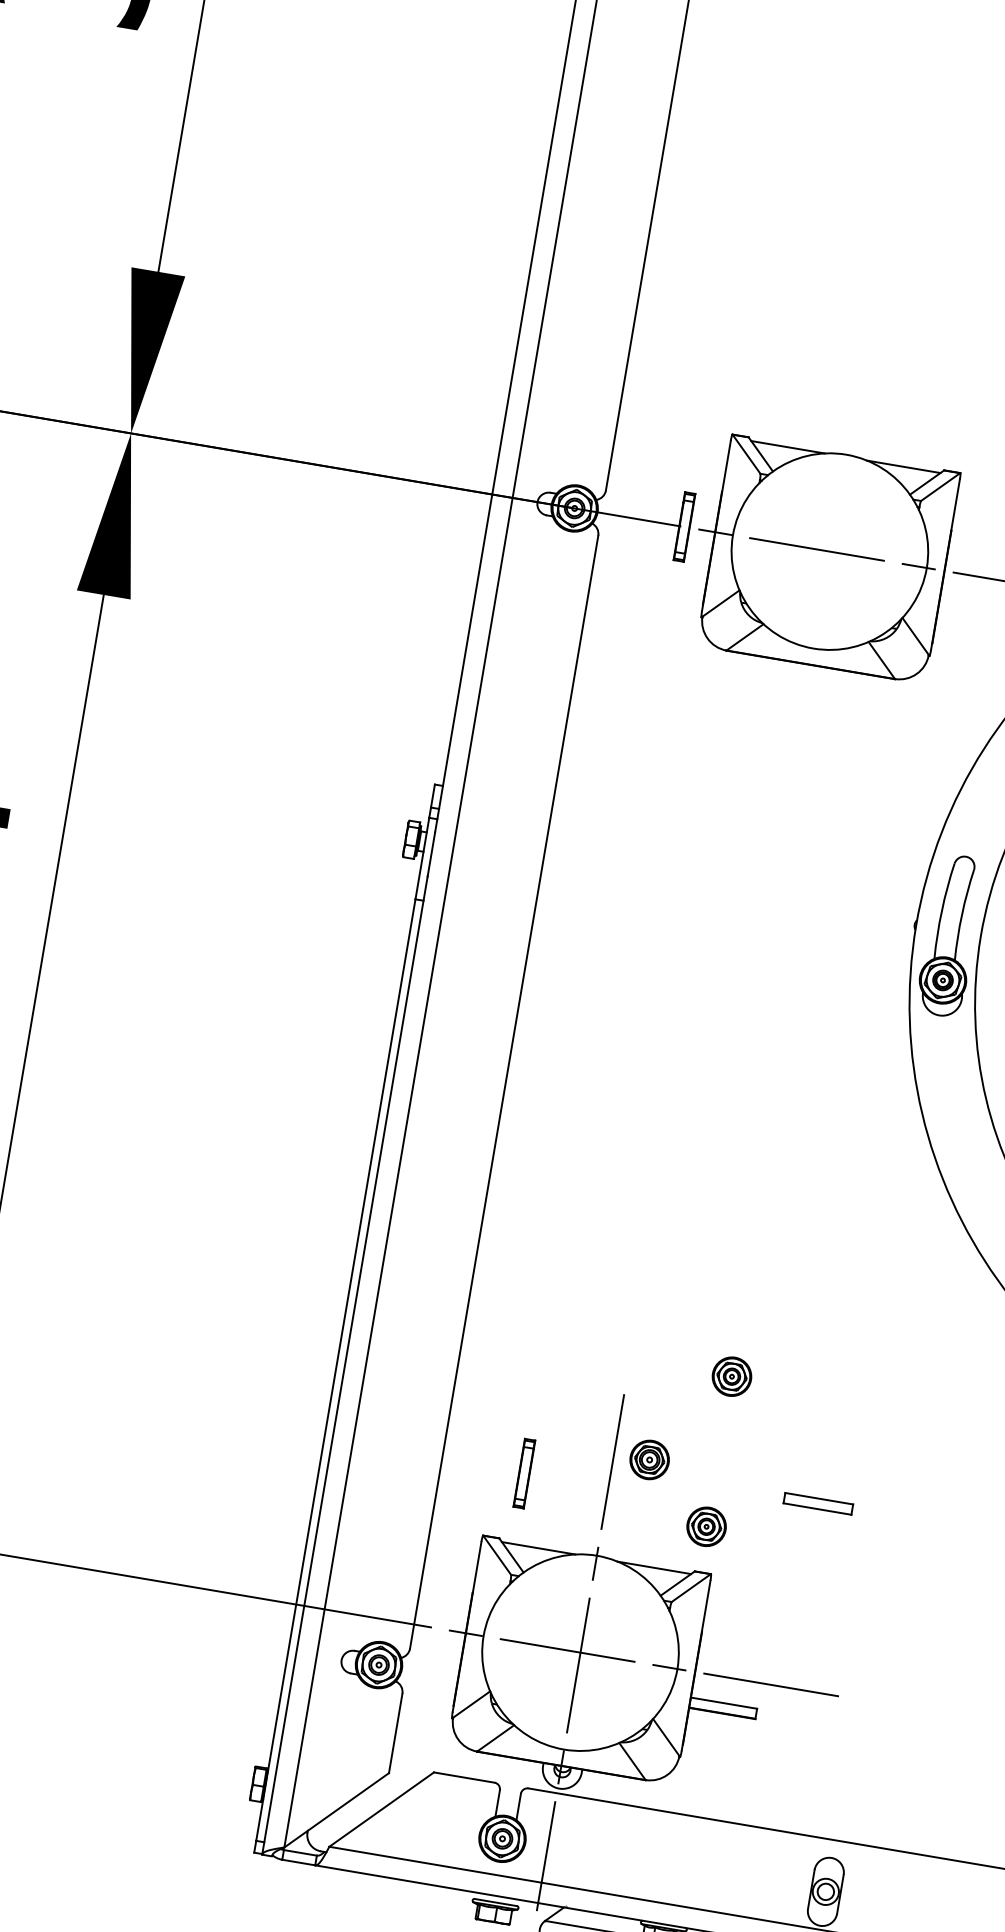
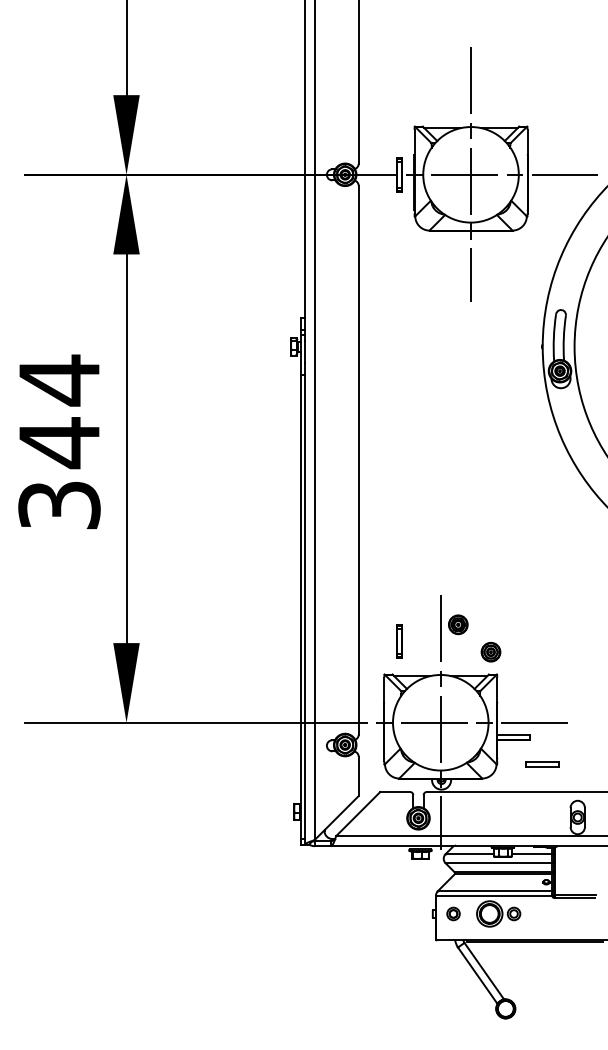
line: (830, 551) -> (471, 174), added
part: (731, 1375) -> (490, 577), removed
part: (817, 1504) -> (542, 764), moved

